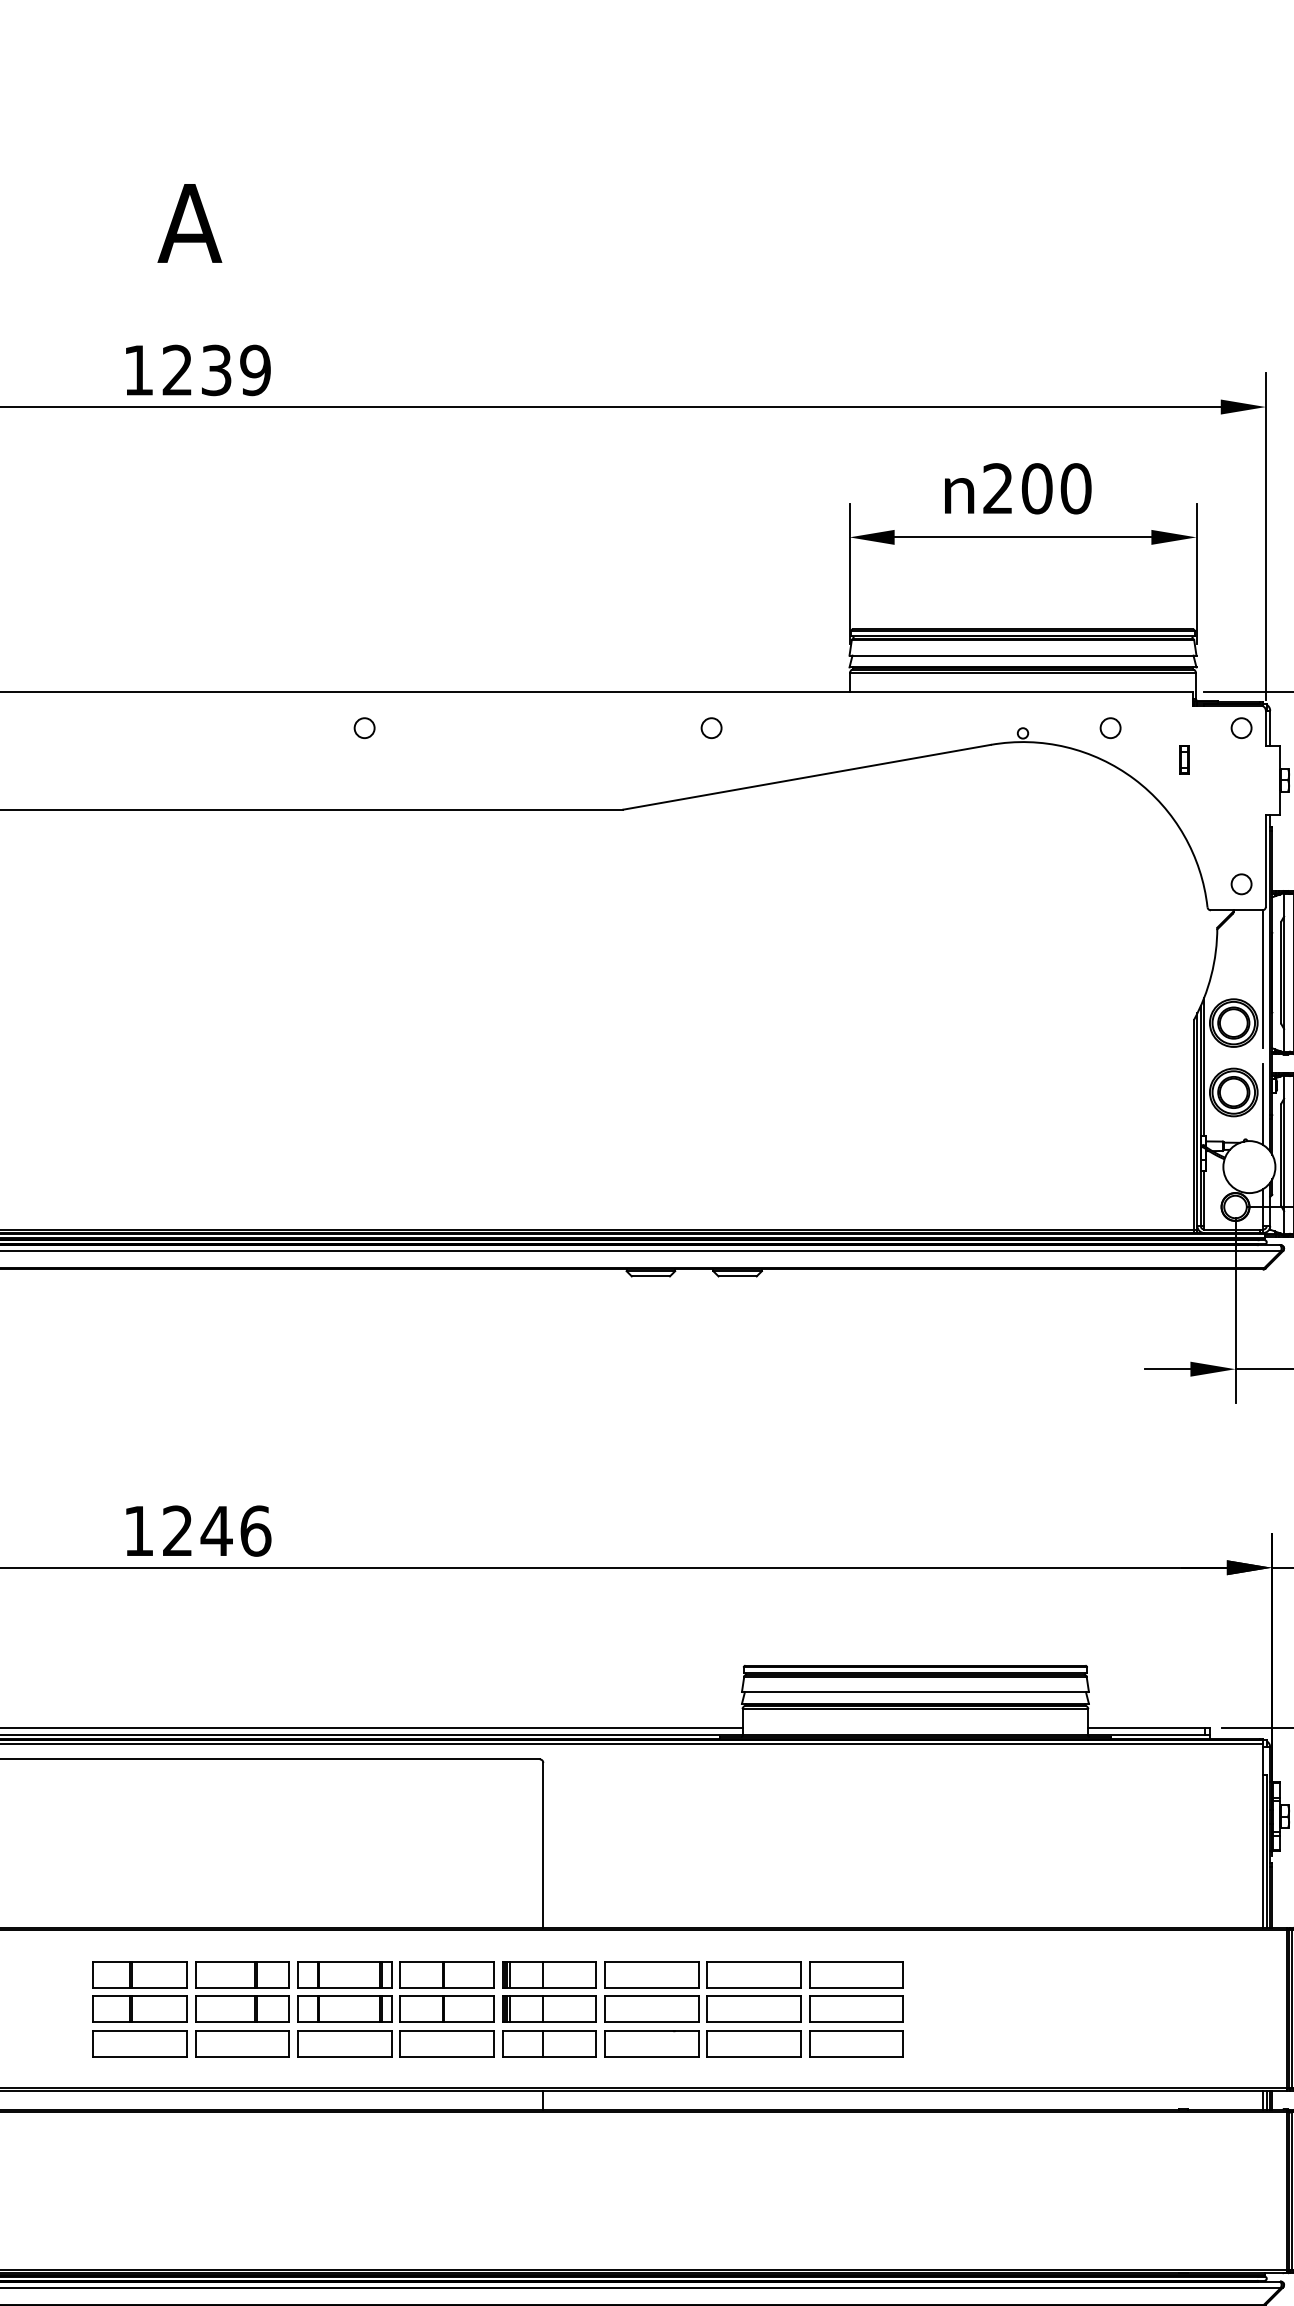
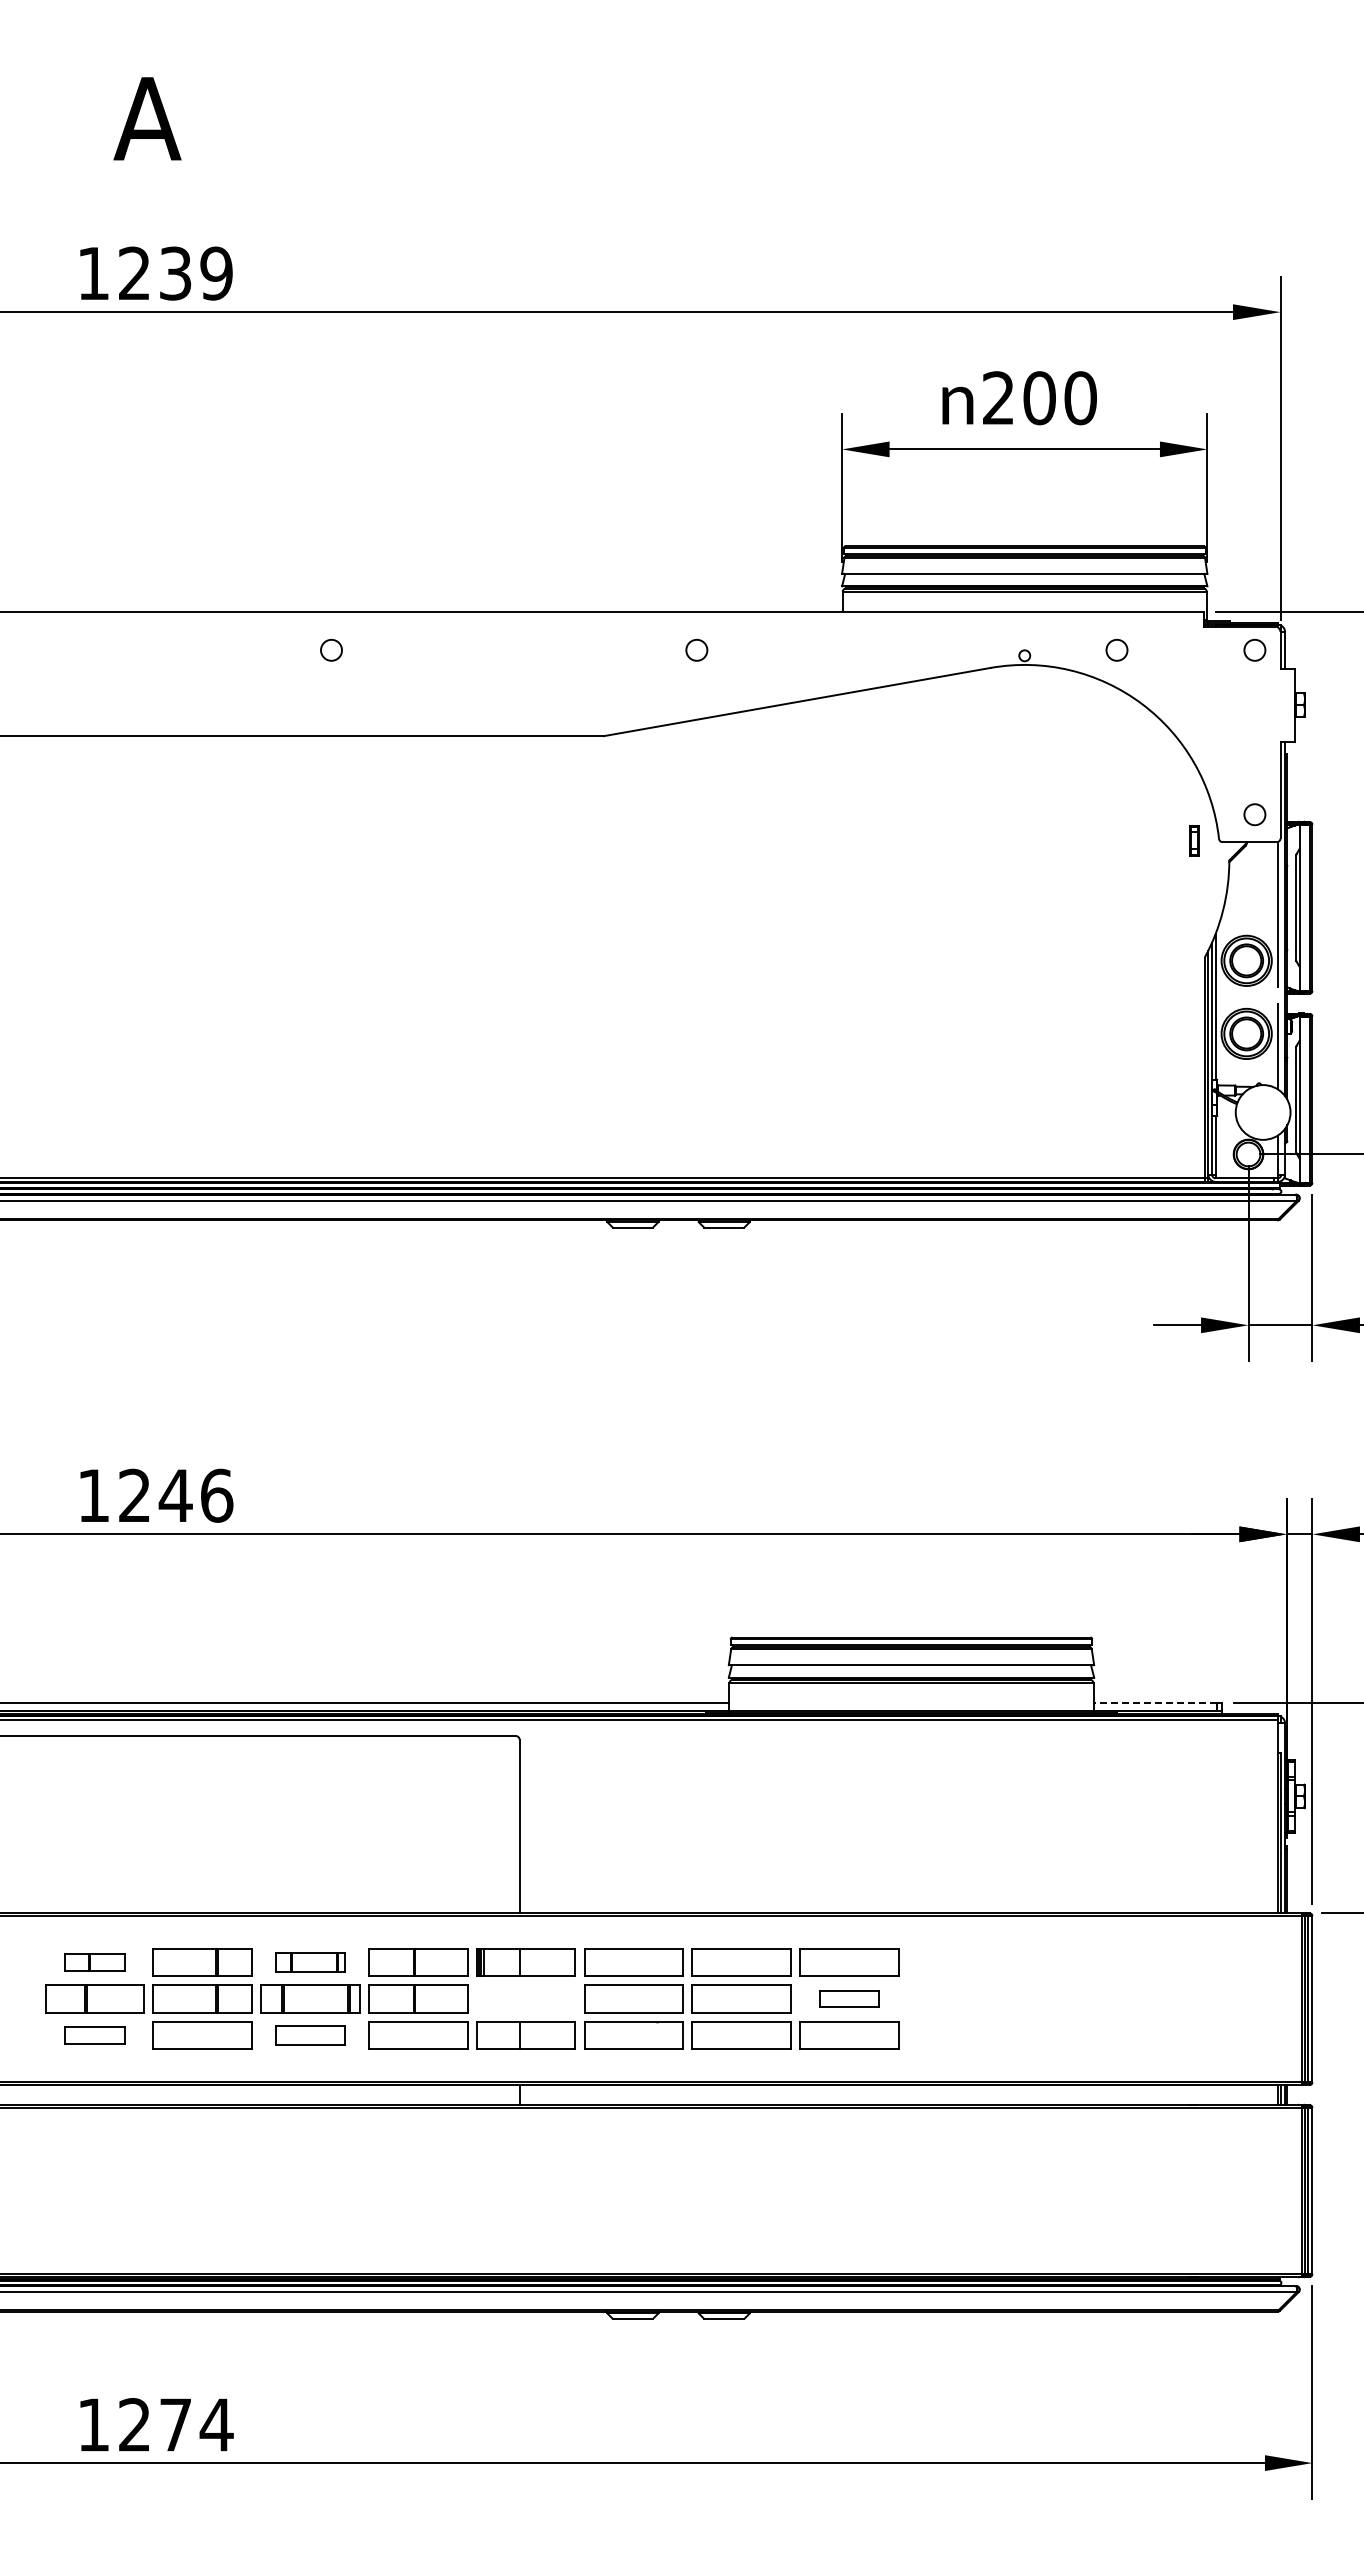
part: (1184, 759) -> (1194, 840), moved
line: (1147, 1728) -> (1155, 1703), solid -> dashed
part: (139, 1974) -> (94, 1962), size x0.6
part: (344, 1974) -> (310, 1962), size x0.7
part: (548, 2008) -> (525, 1998), removed
part: (856, 2008) -> (849, 1998), size x0.6
part: (139, 2043) -> (94, 2035), size x0.6
part: (344, 2043) -> (310, 2035), size x0.7

